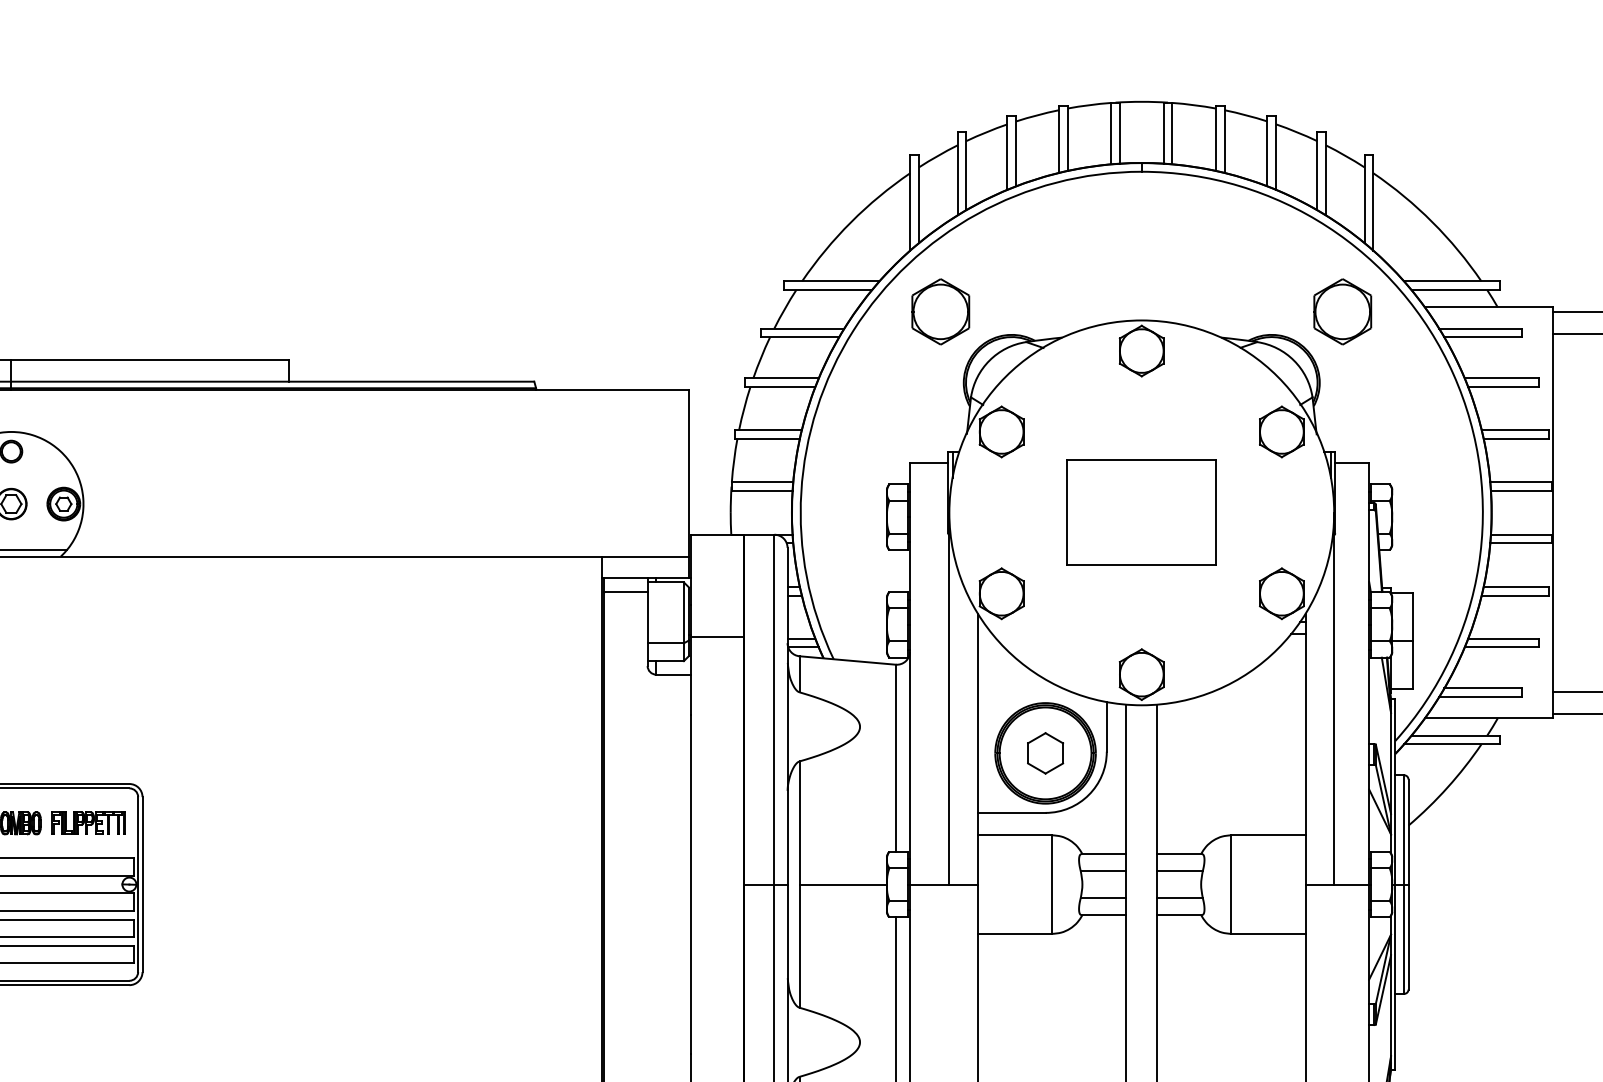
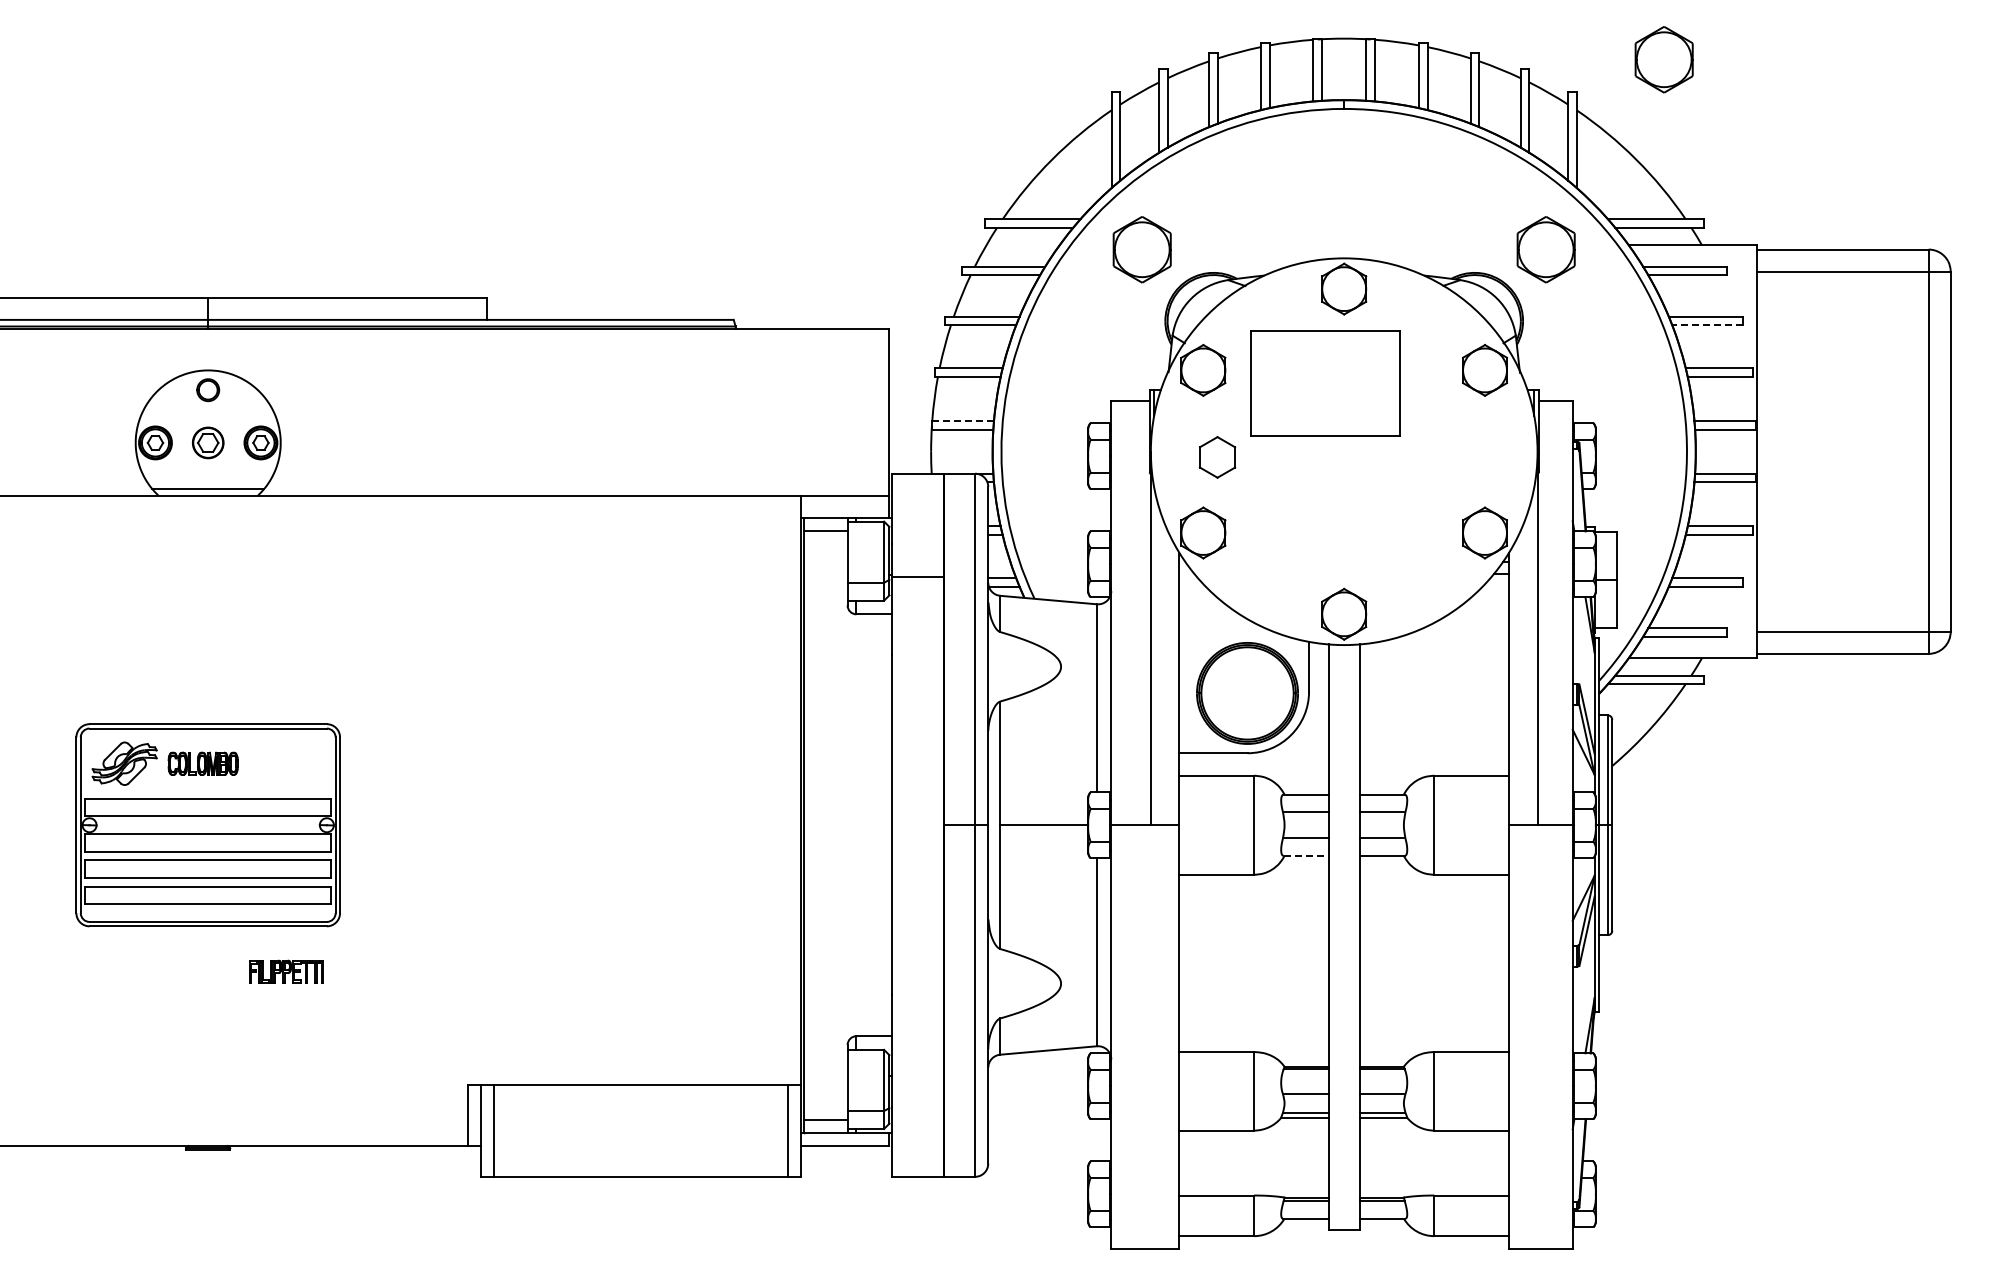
part: (1459, 122) -> (1663, 59), added
line: (1503, 387) -> (1707, 325), solid -> dashed
line: (762, 481) -> (963, 420), solid -> dashed
part: (1142, 512) -> (1325, 383), moved
part: (1045, 753) -> (1217, 457), moved
part: (89, 823) -> (286, 971), moved
line: (1104, 915) -> (1306, 856), solid -> dashed

